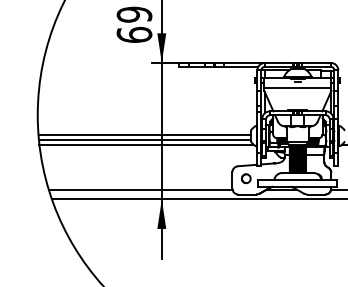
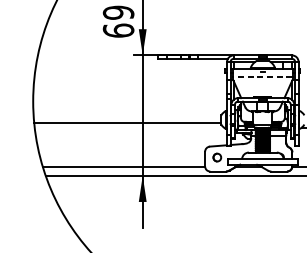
line: (297, 87) -> (262, 77), solid -> dashed
line: (144, 135) -> (127, 119), removed
line: (146, 144) -> (129, 127), removed

